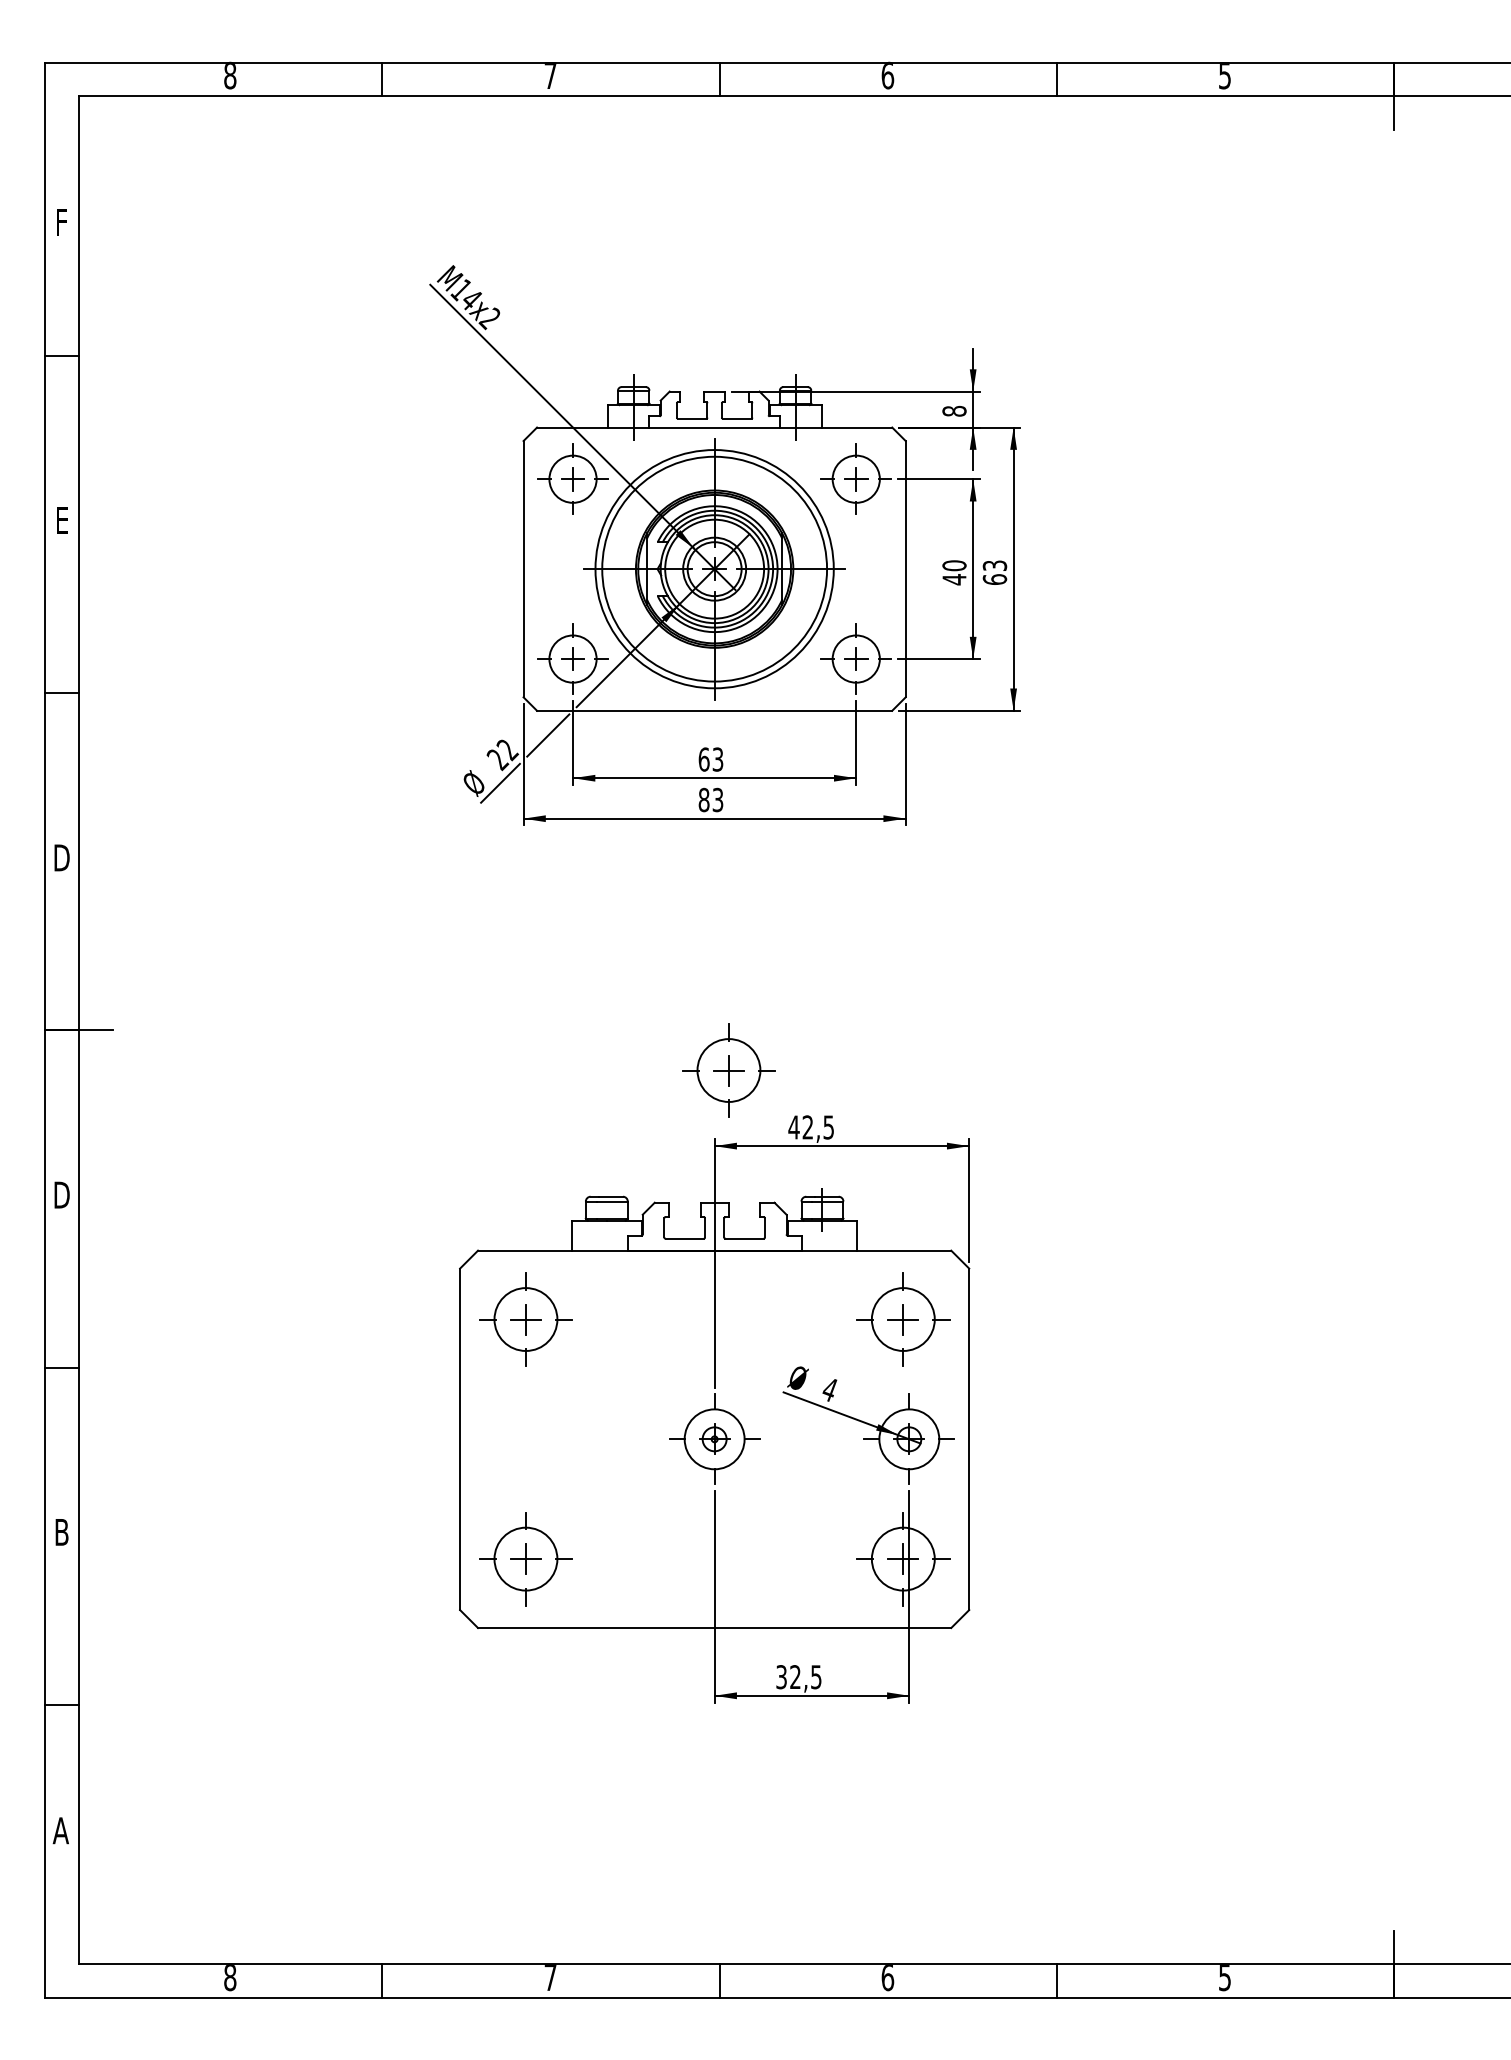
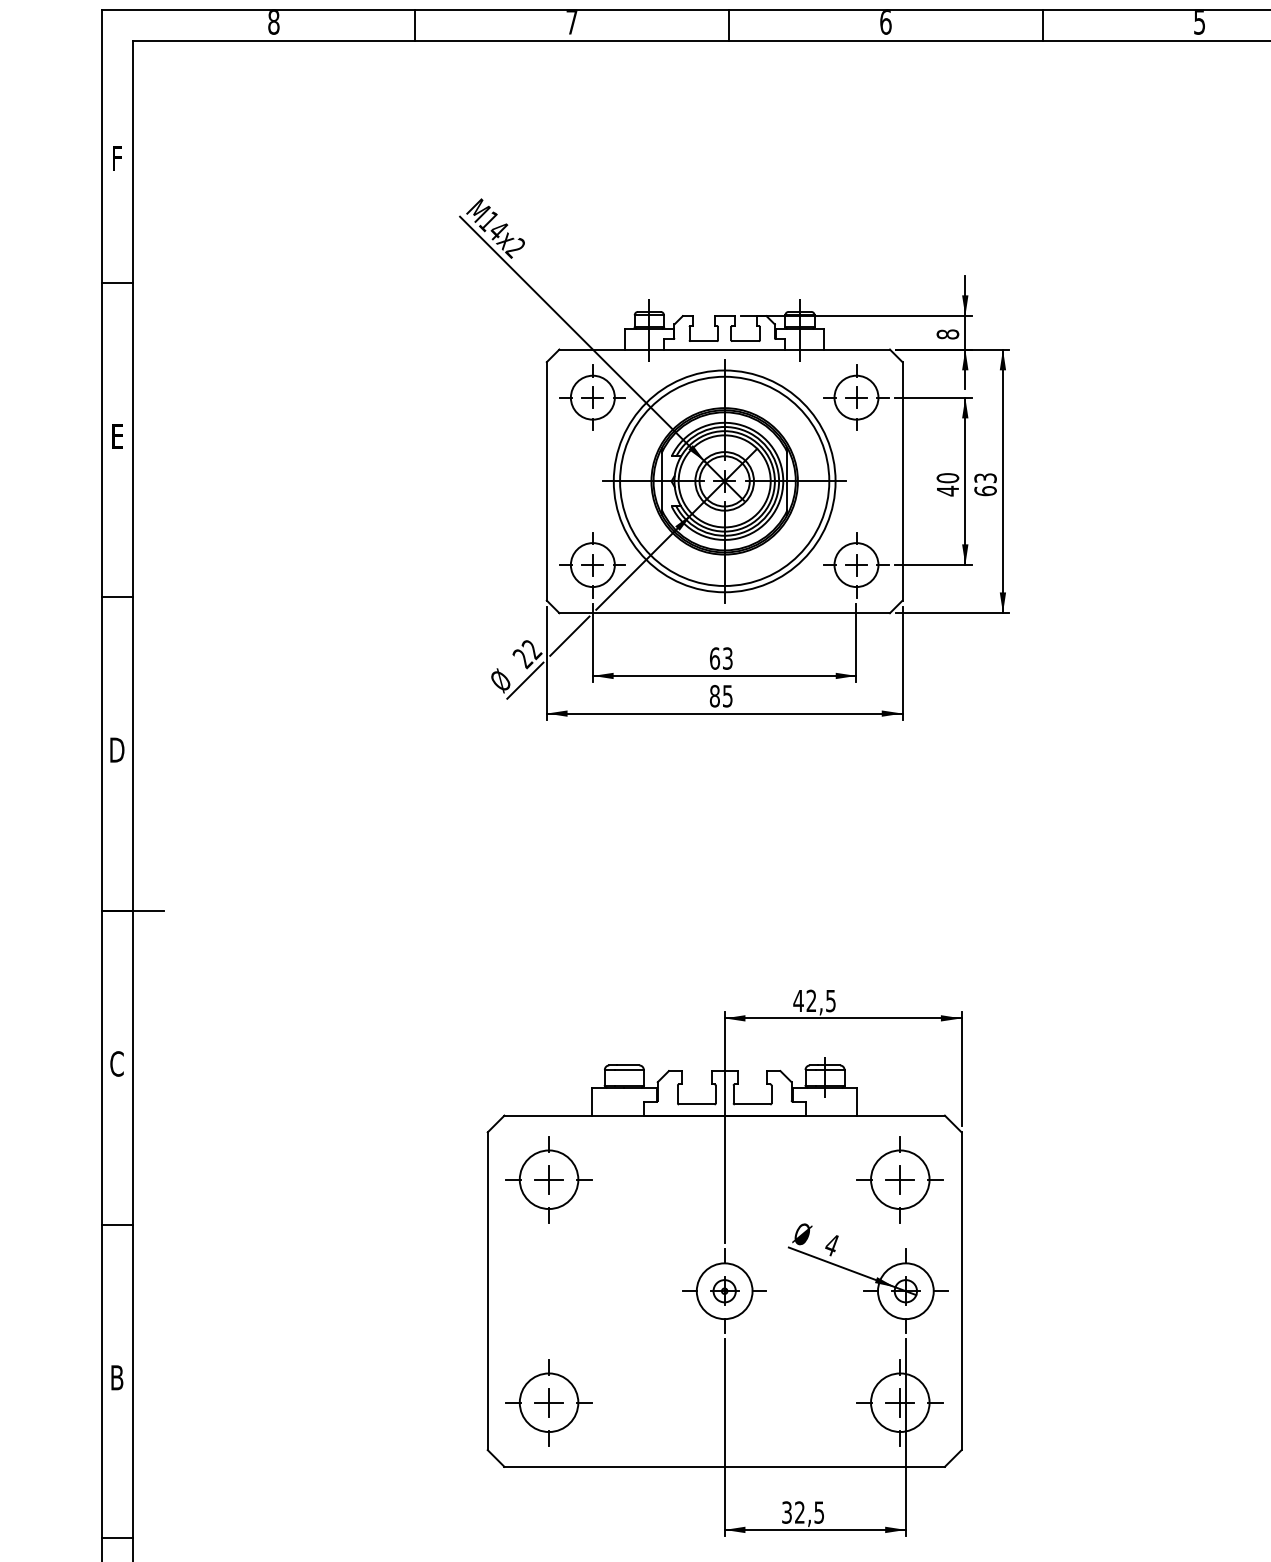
text: (718, 799) -> (728, 695), 83 -> 85
part: (728, 1070) -> (737, 947), removed
text: (61, 1194) -> (116, 1063), D -> C

